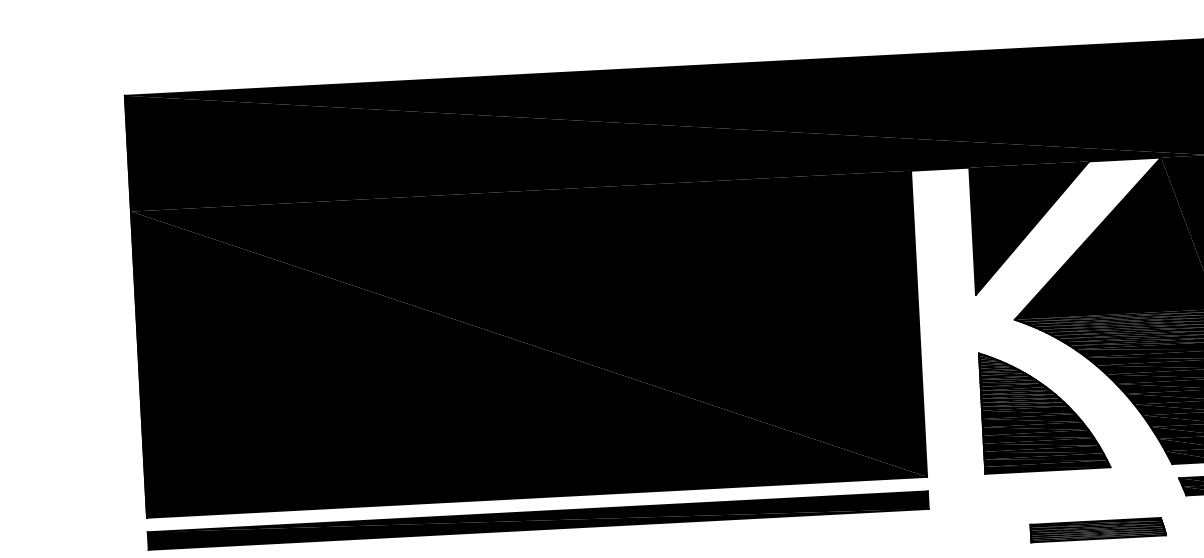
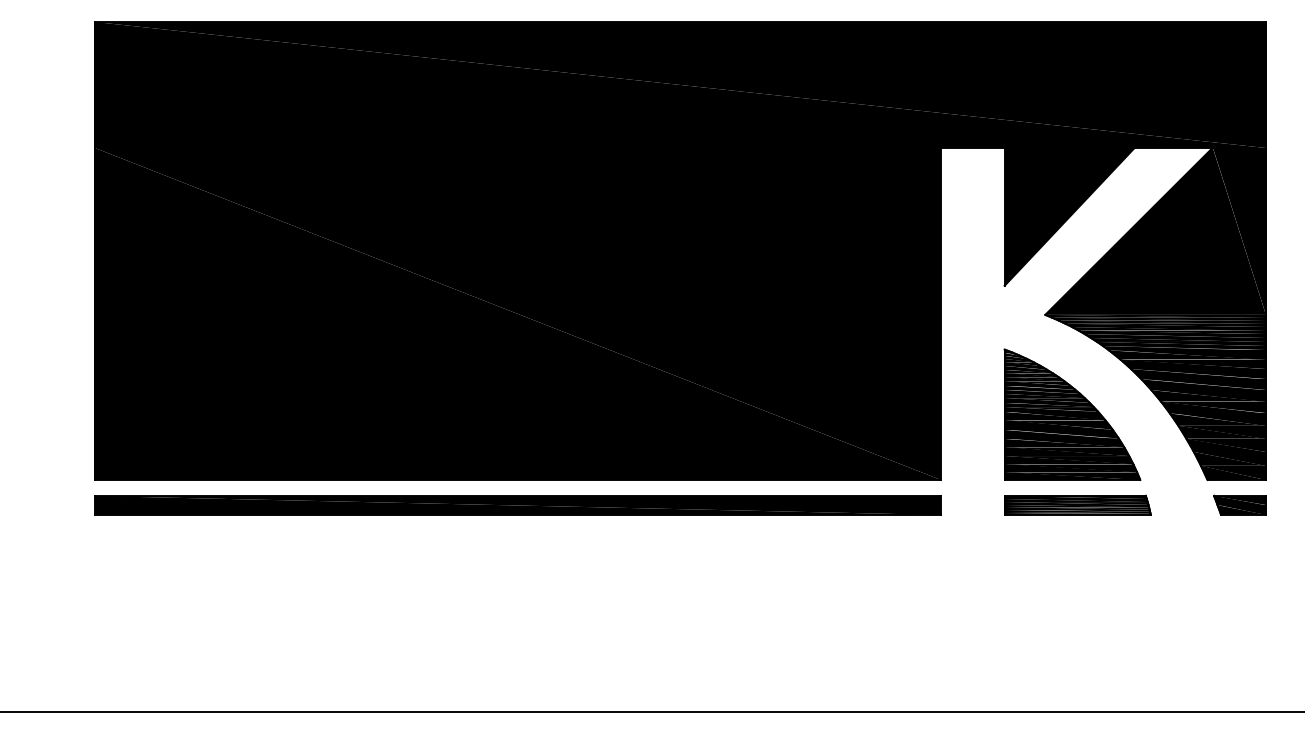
part: (1098, 529) -> (1077, 504), moved

